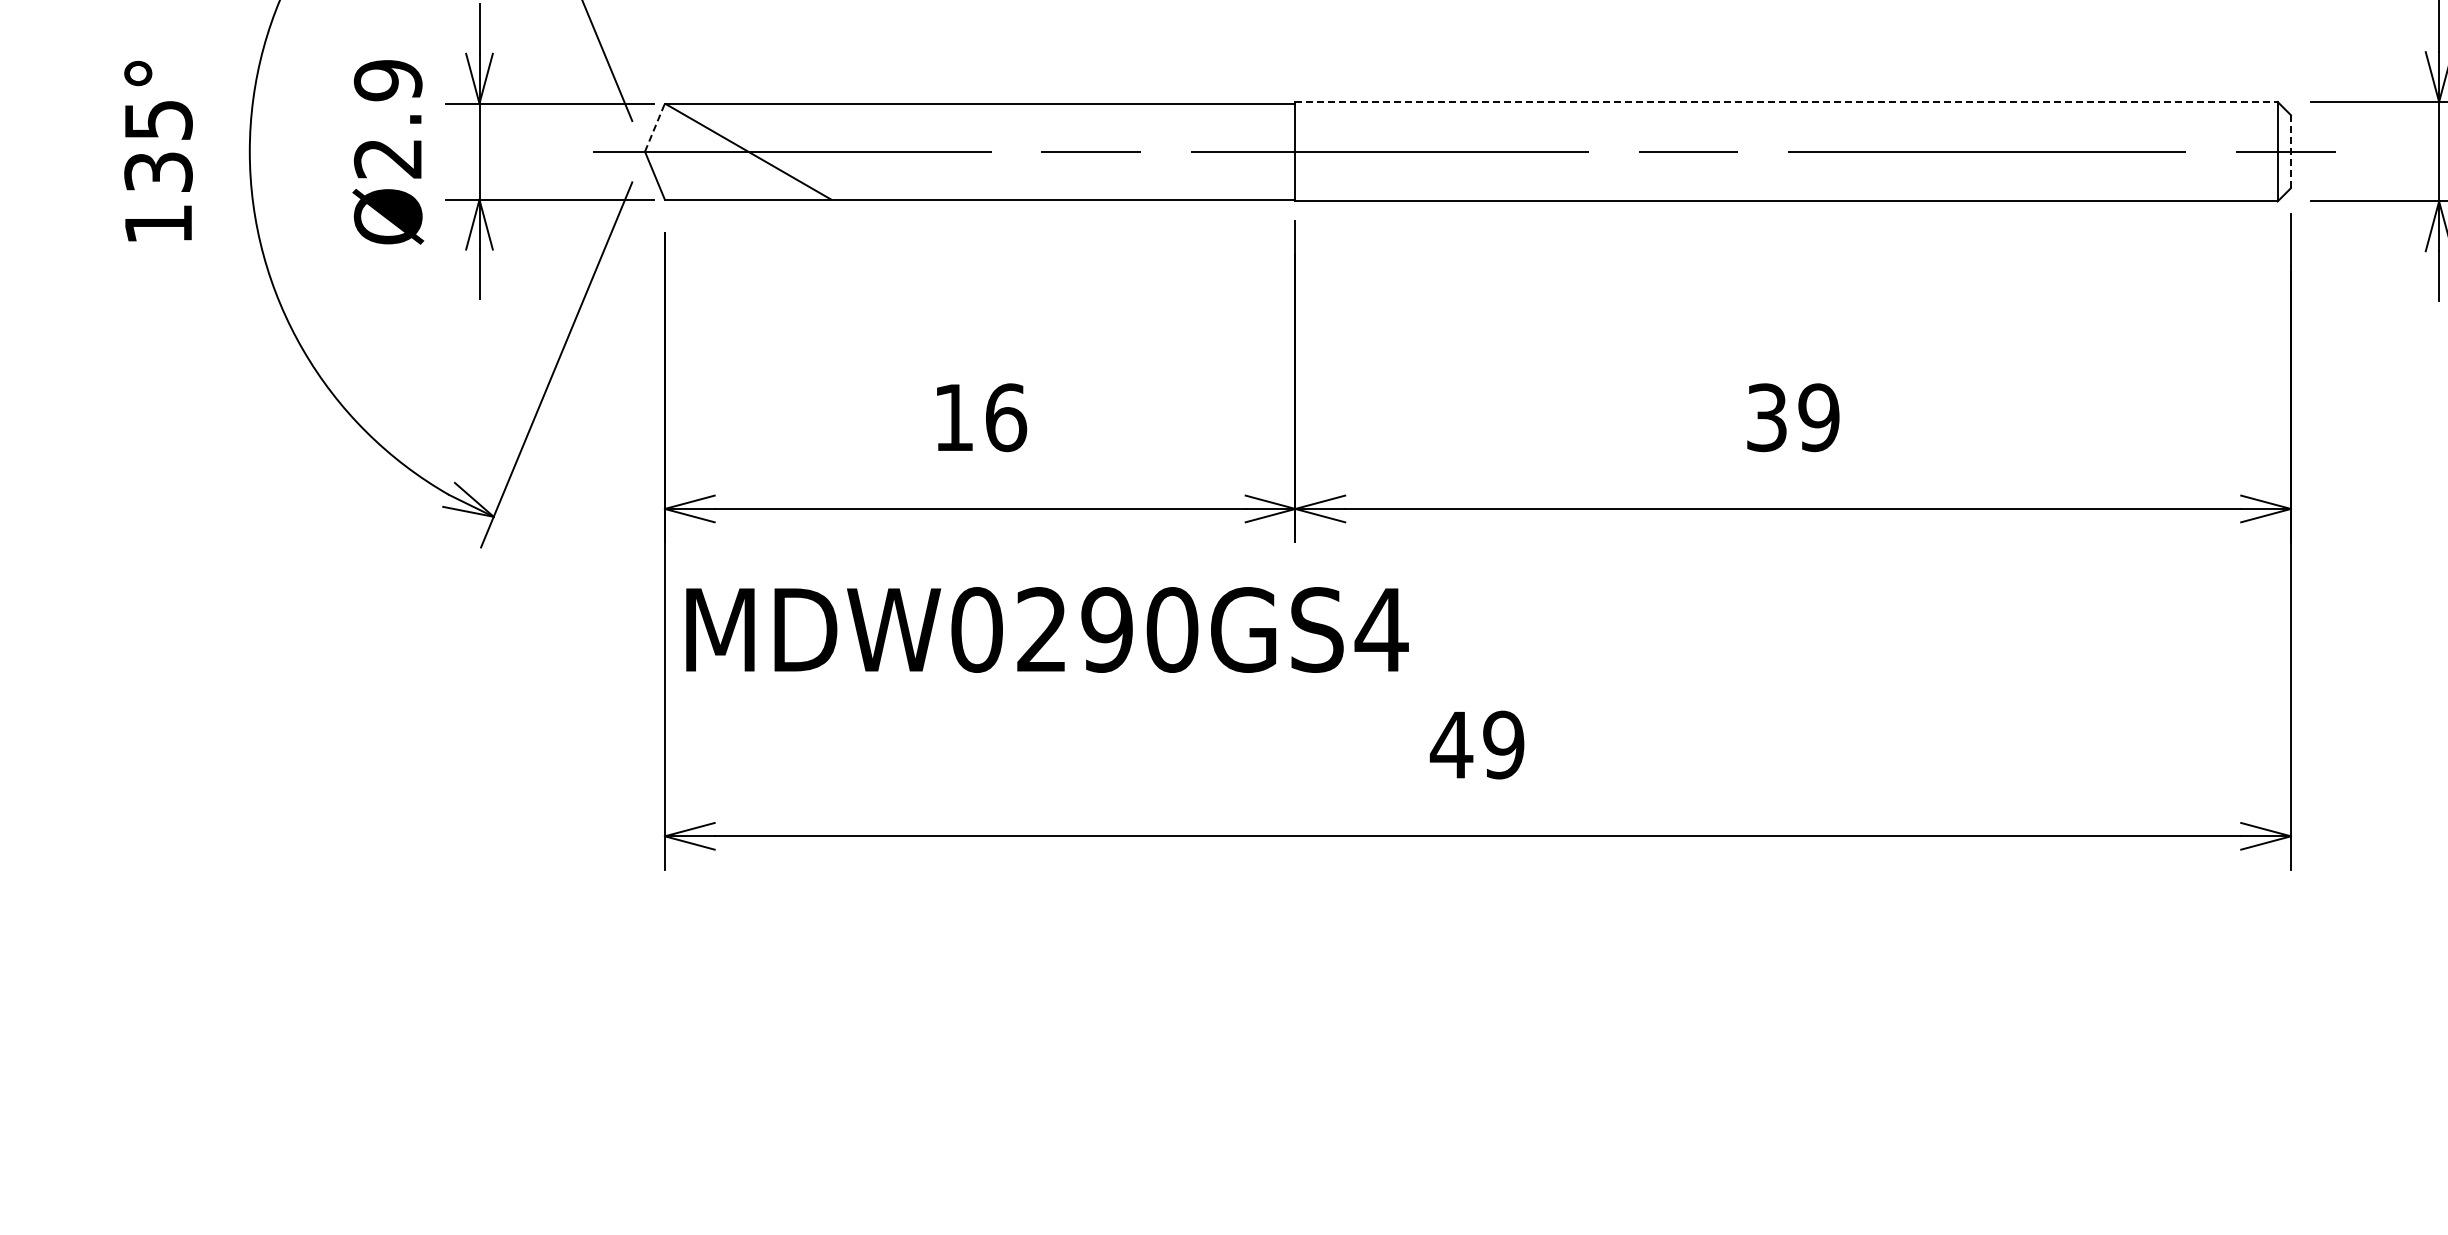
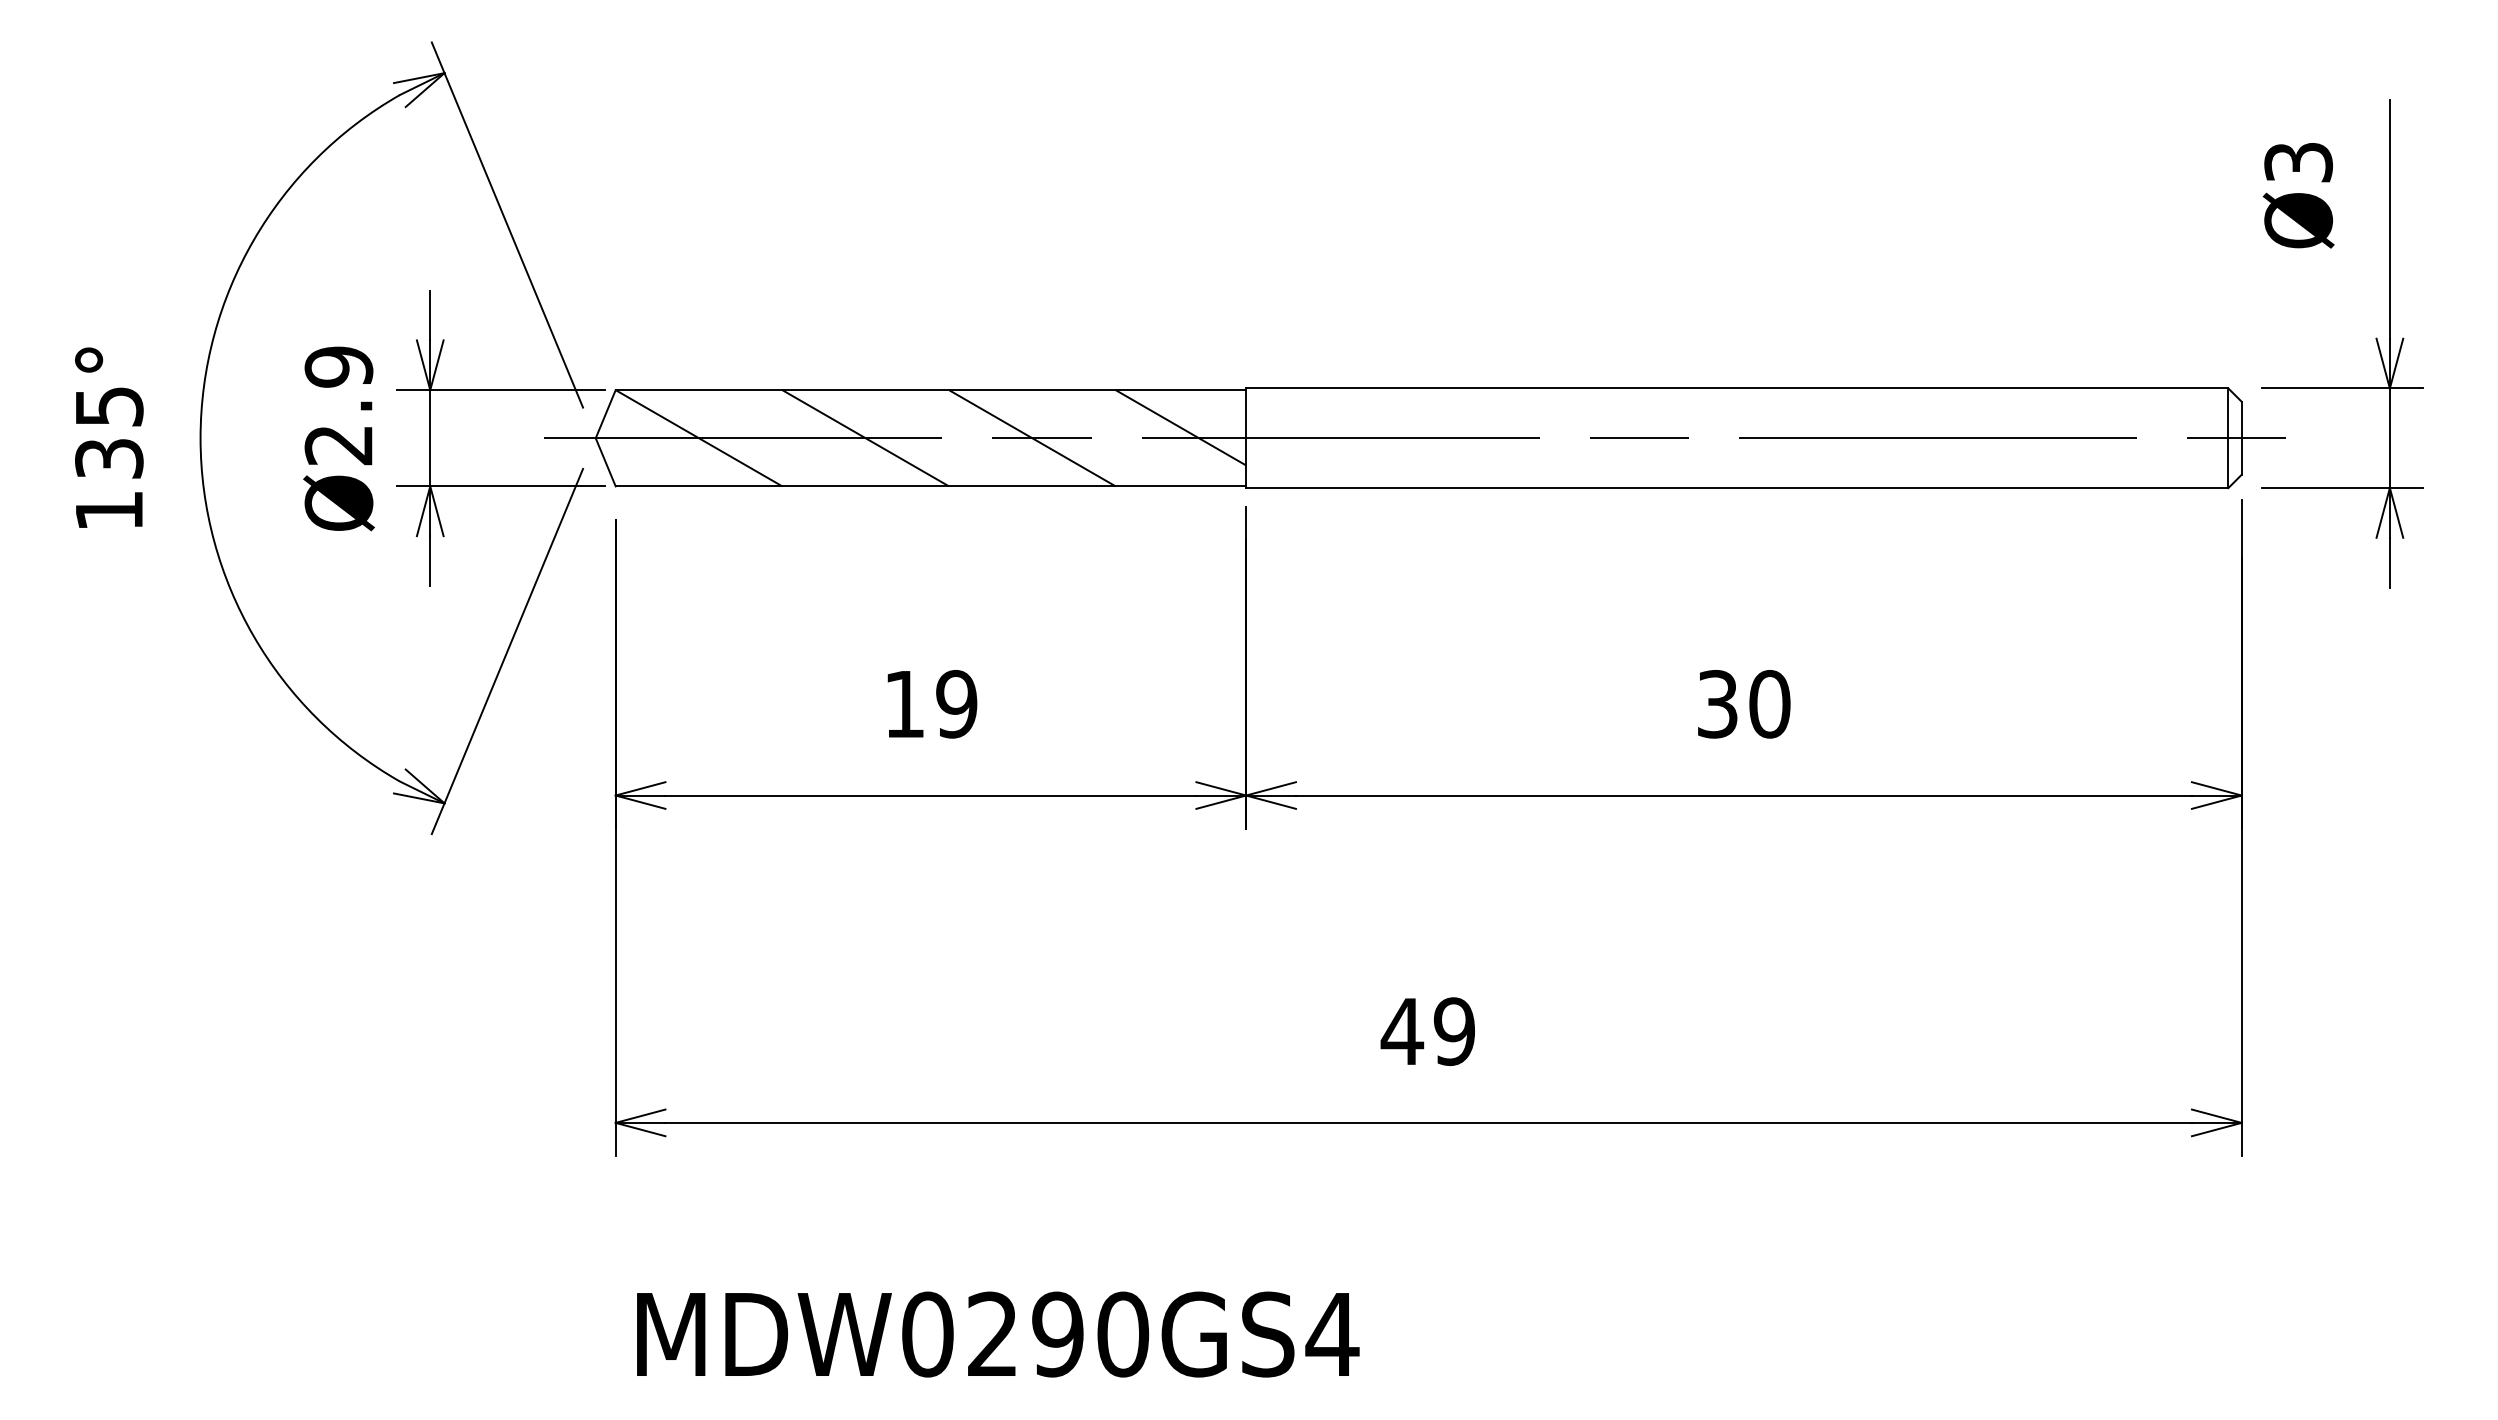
line: (1786, 101) -> (1737, 388), dashed -> solid
line: (654, 126) -> (605, 413), dashed -> solid
line: (1229, 140) -> (1180, 427), added
line: (914, 151) -> (865, 438), added
line: (1081, 151) -> (1032, 438), added
line: (2290, 151) -> (2241, 438), dashed -> solid
text: (1005, 417) -> (956, 704), 16 -> 19
text: (1818, 417) -> (1769, 704), 39 -> 30
text: (1047, 629) -> (998, 1334), moved

